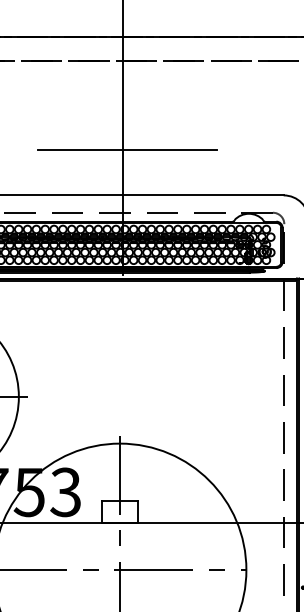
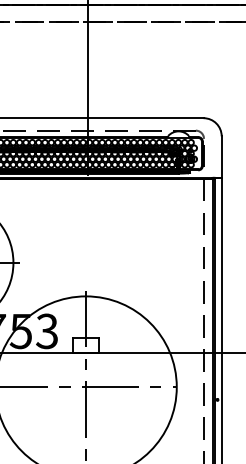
line: (127, 149) -> (91, 85), removed

